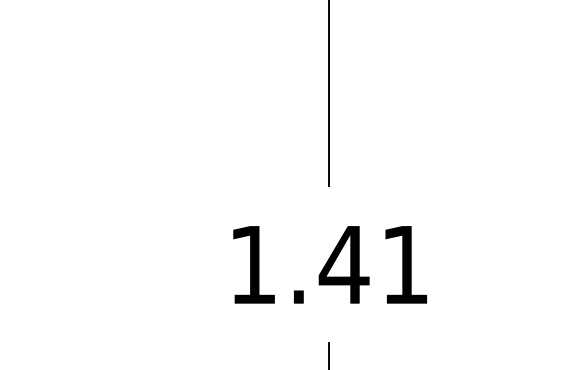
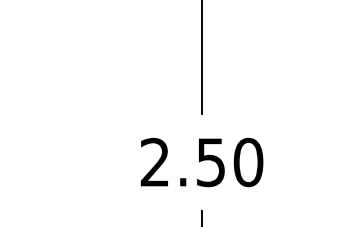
text: (328, 264) -> (201, 162), 1.41 -> 2.50

